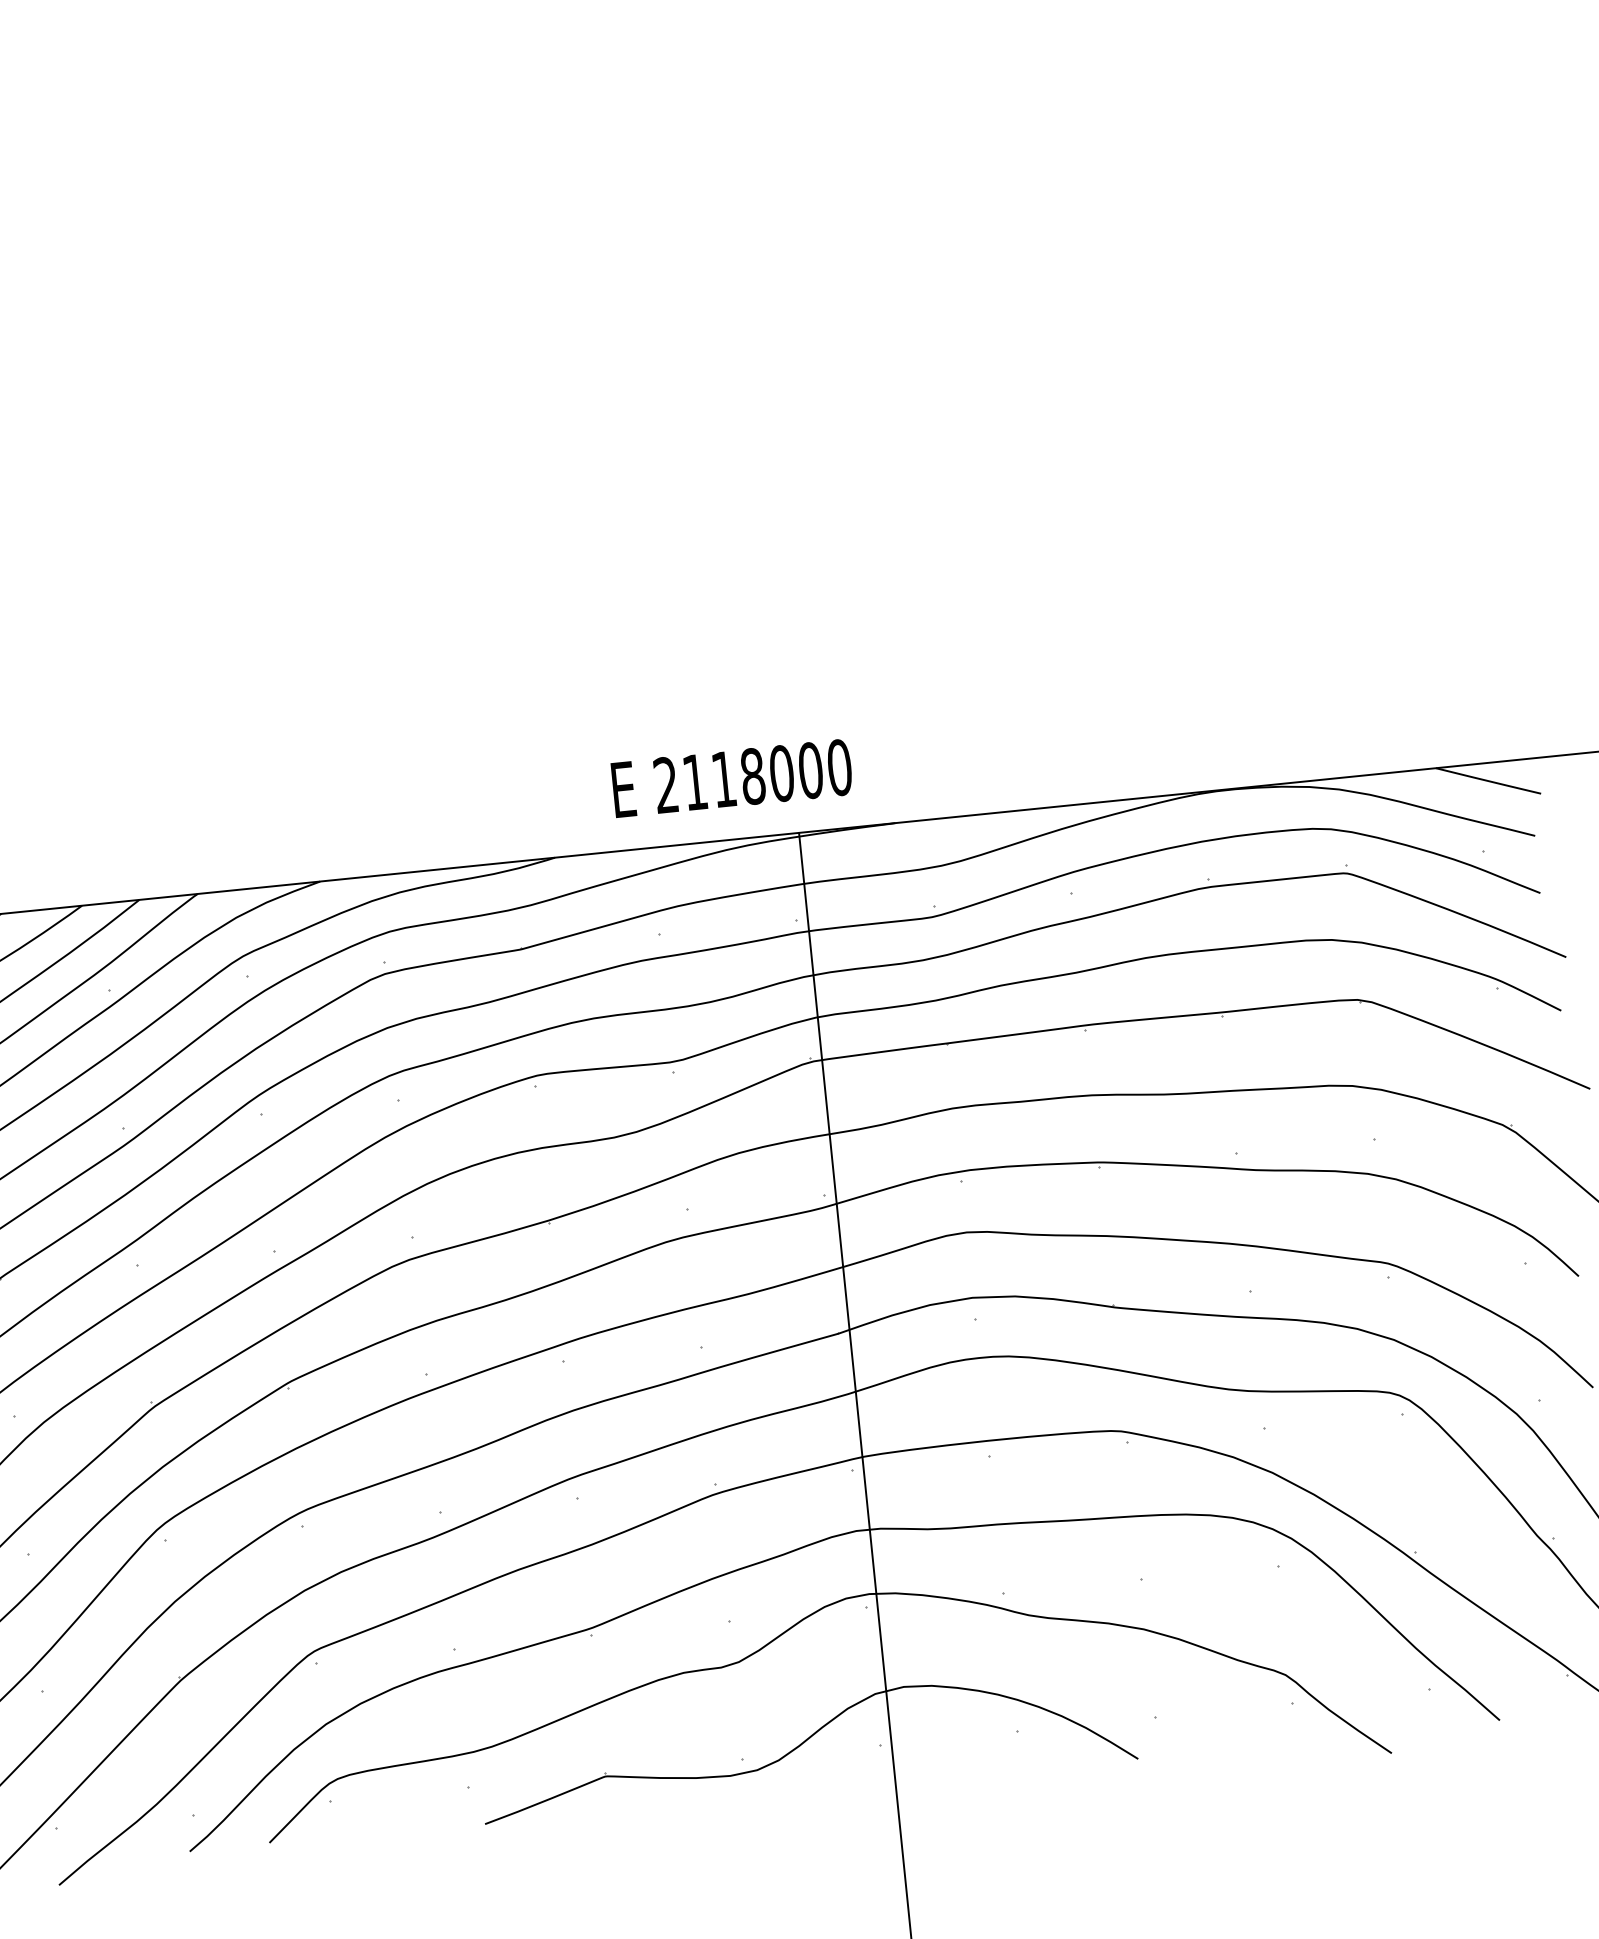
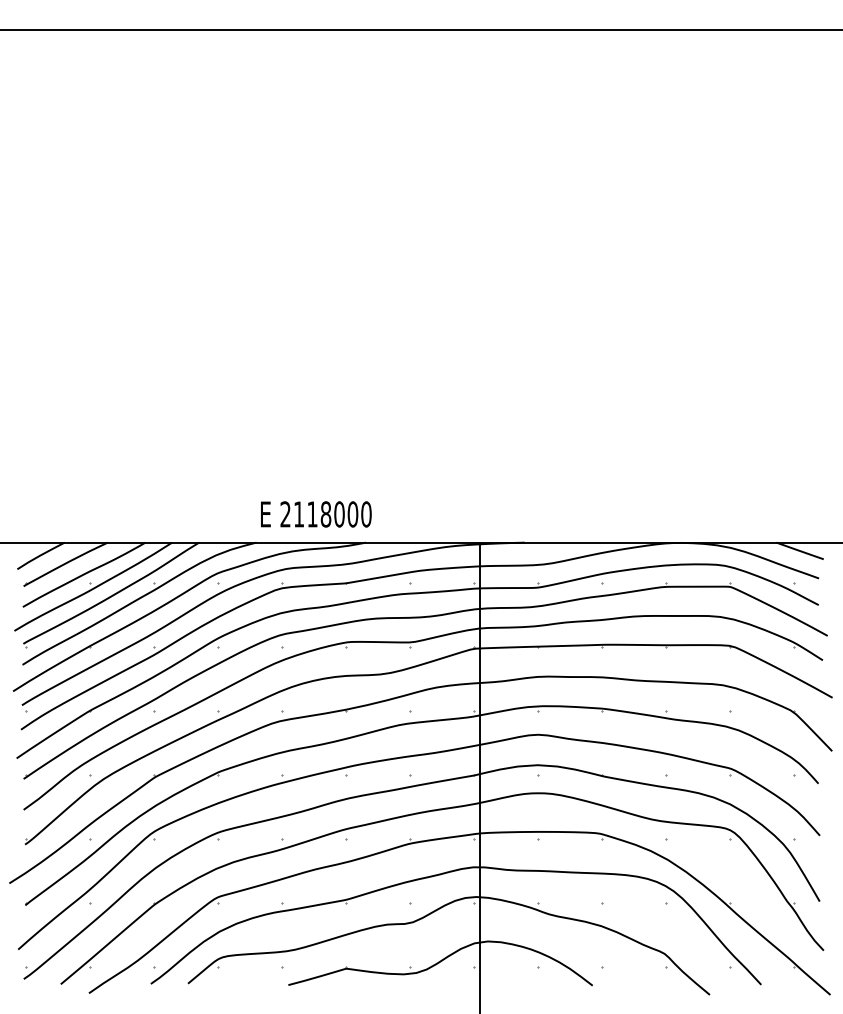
text: (732, 778) -> (316, 514), moved

